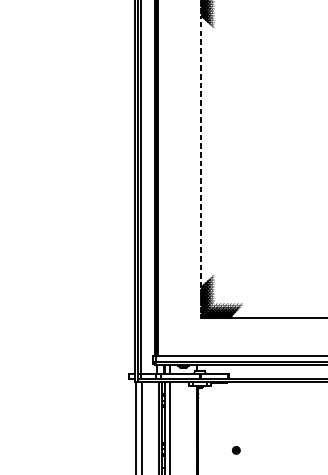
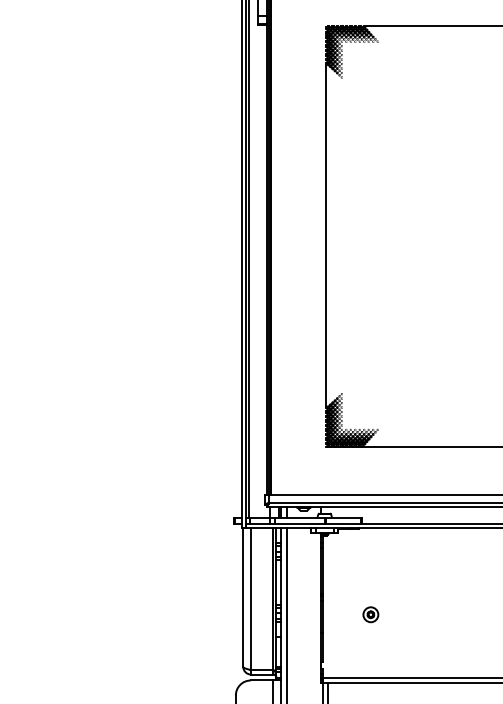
line: (201, 151) -> (326, 235), dashed -> solid
part: (236, 450) -> (370, 614), size x1.67

